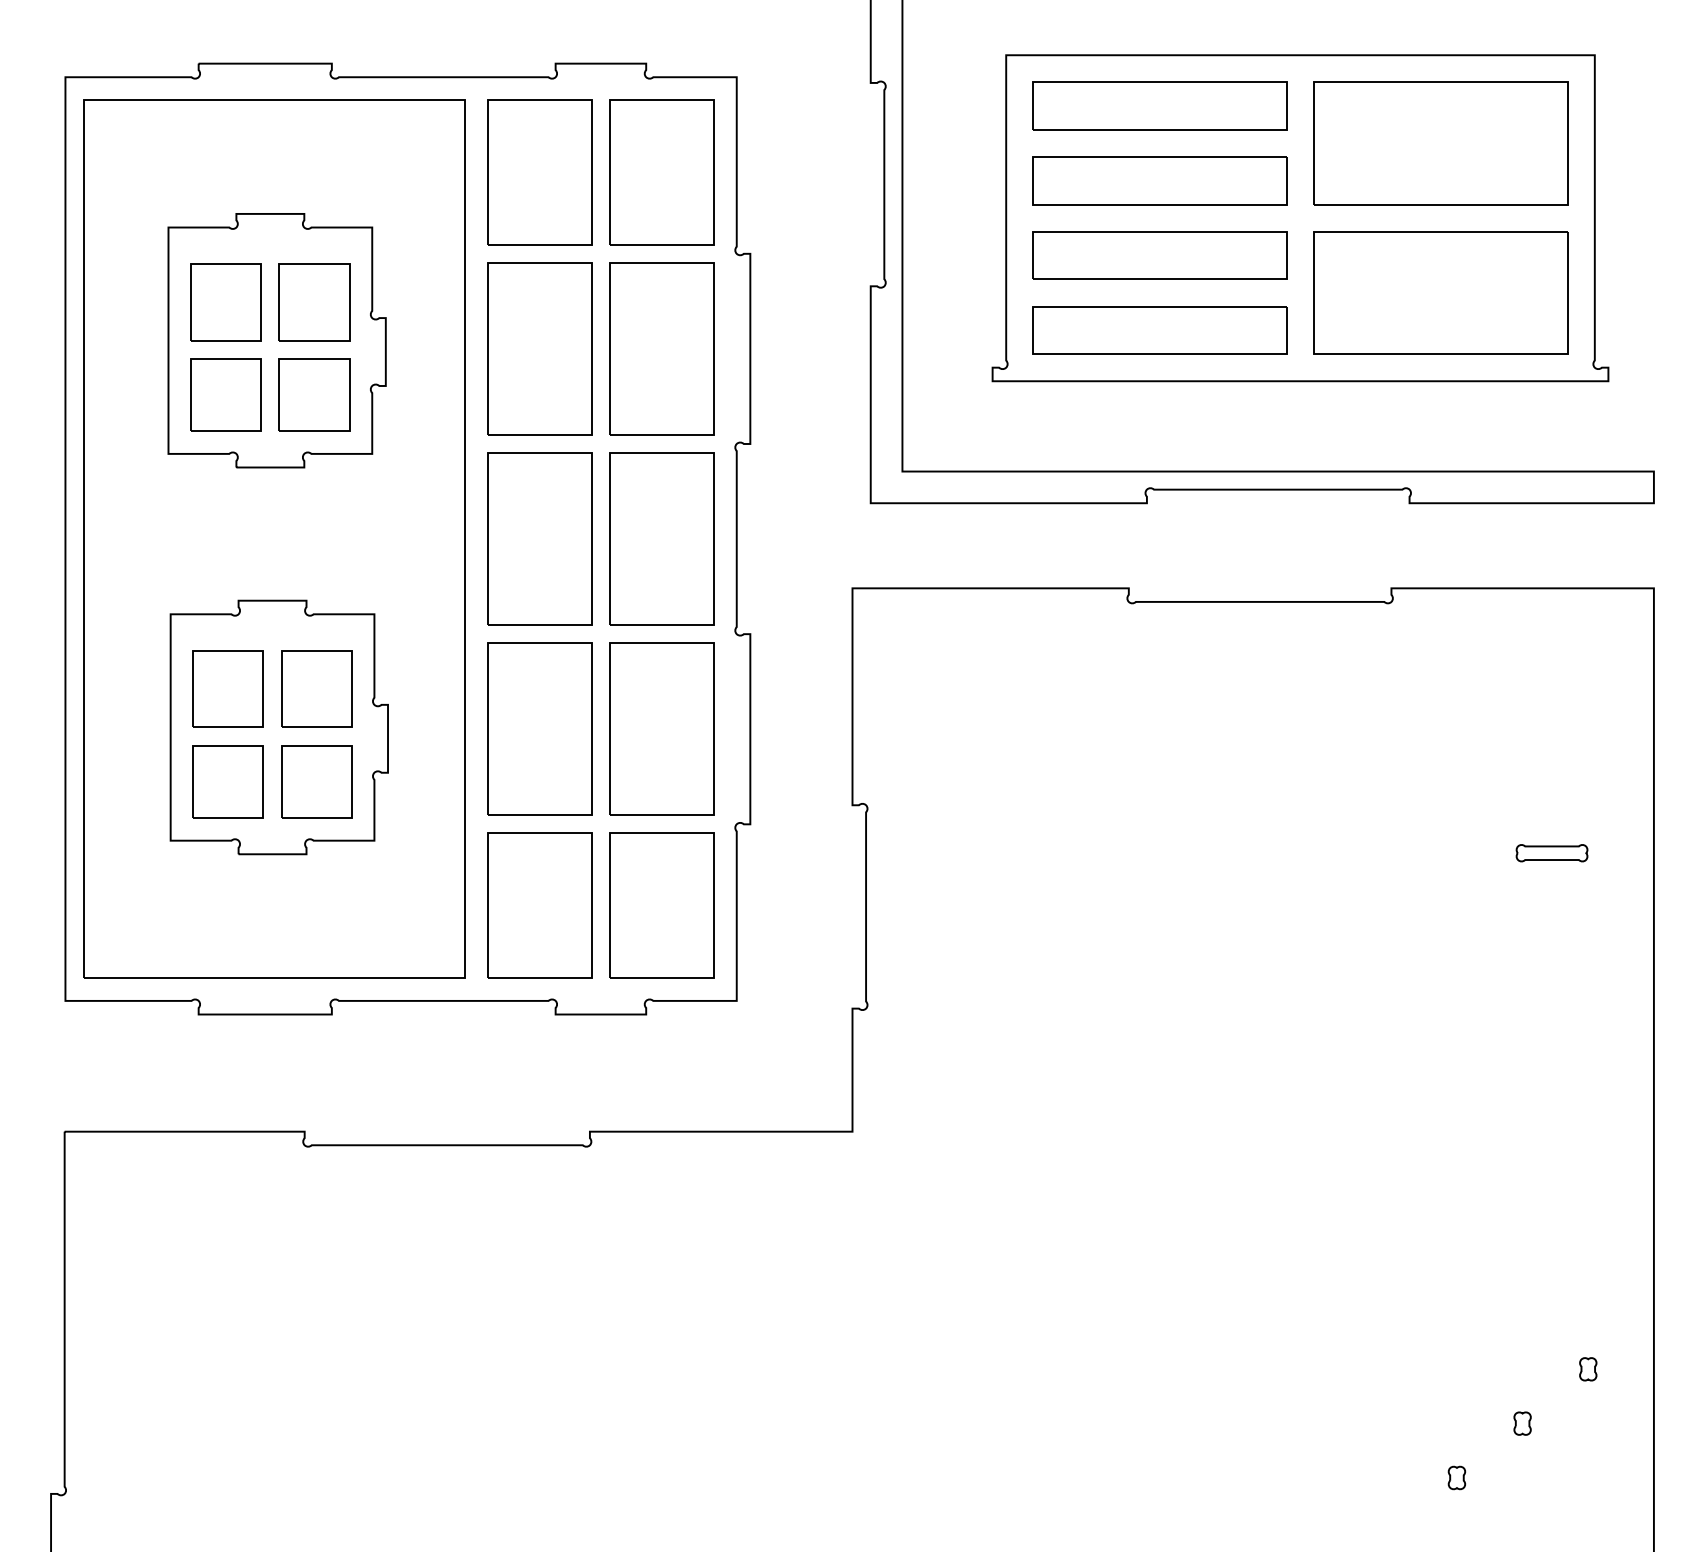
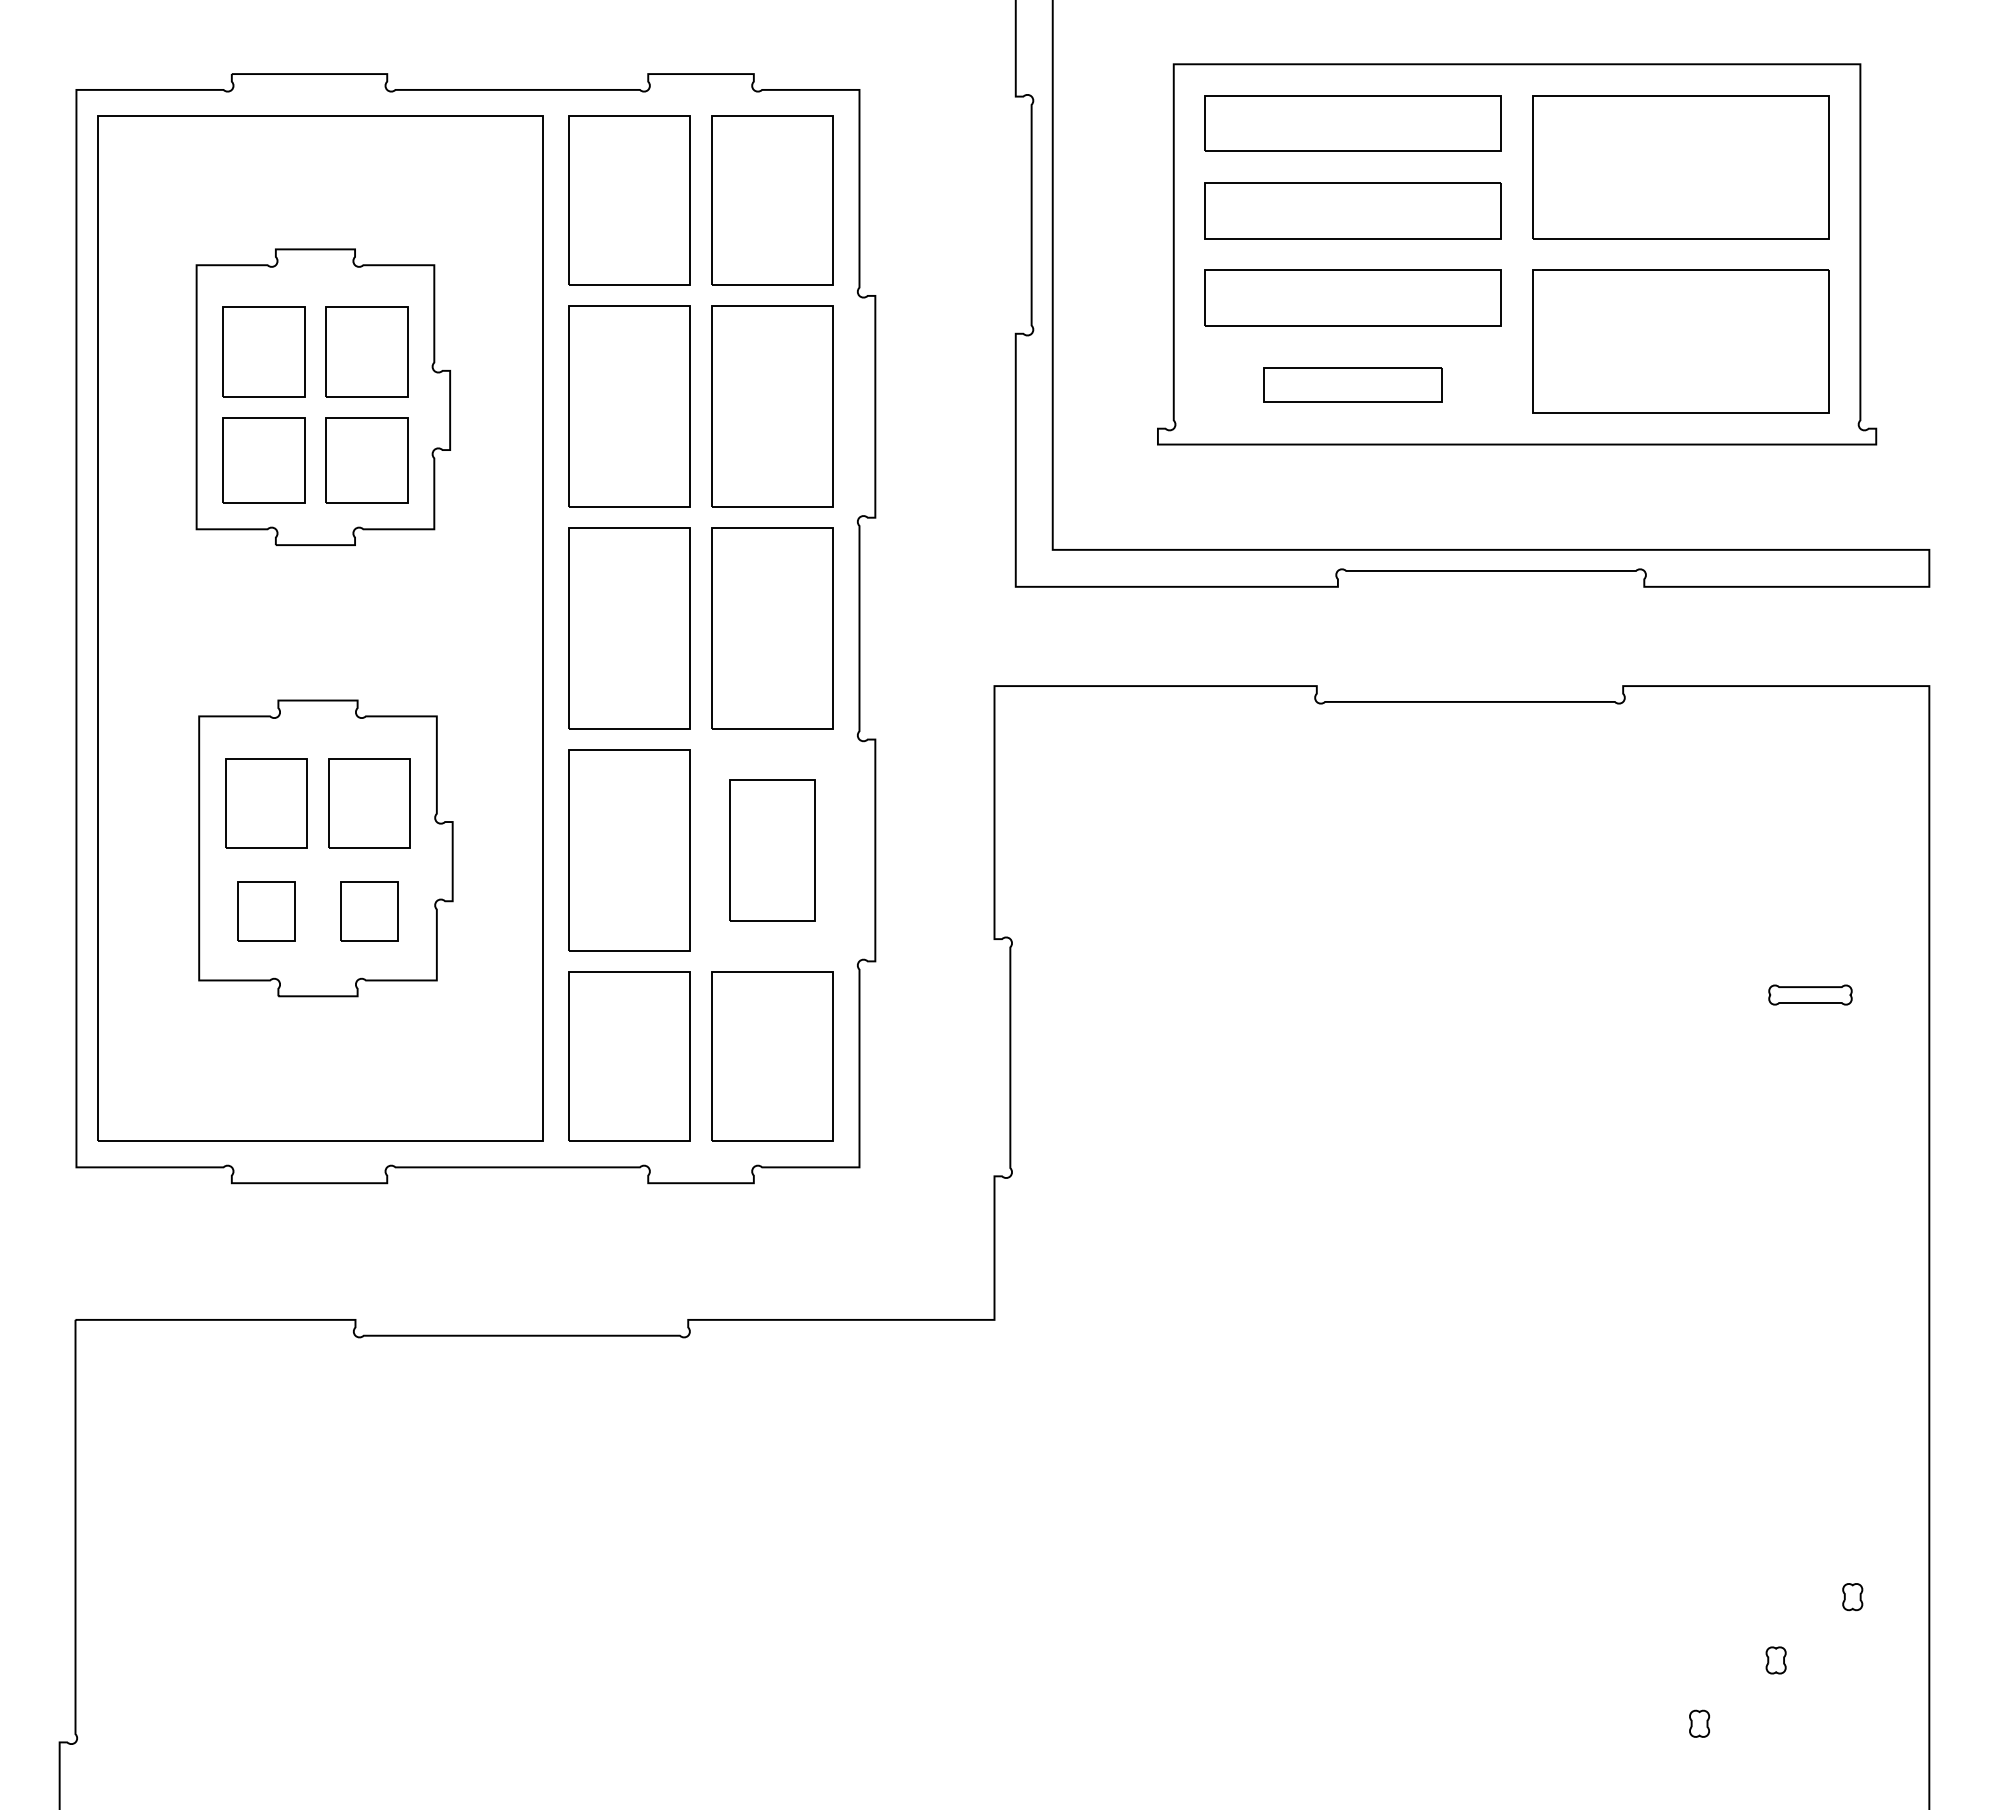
part: (1159, 329) -> (1352, 384), size x0.6
part: (662, 729) -> (772, 850), size x0.7
part: (228, 781) -> (266, 911), size x0.7
part: (316, 781) -> (369, 911), size x0.7

